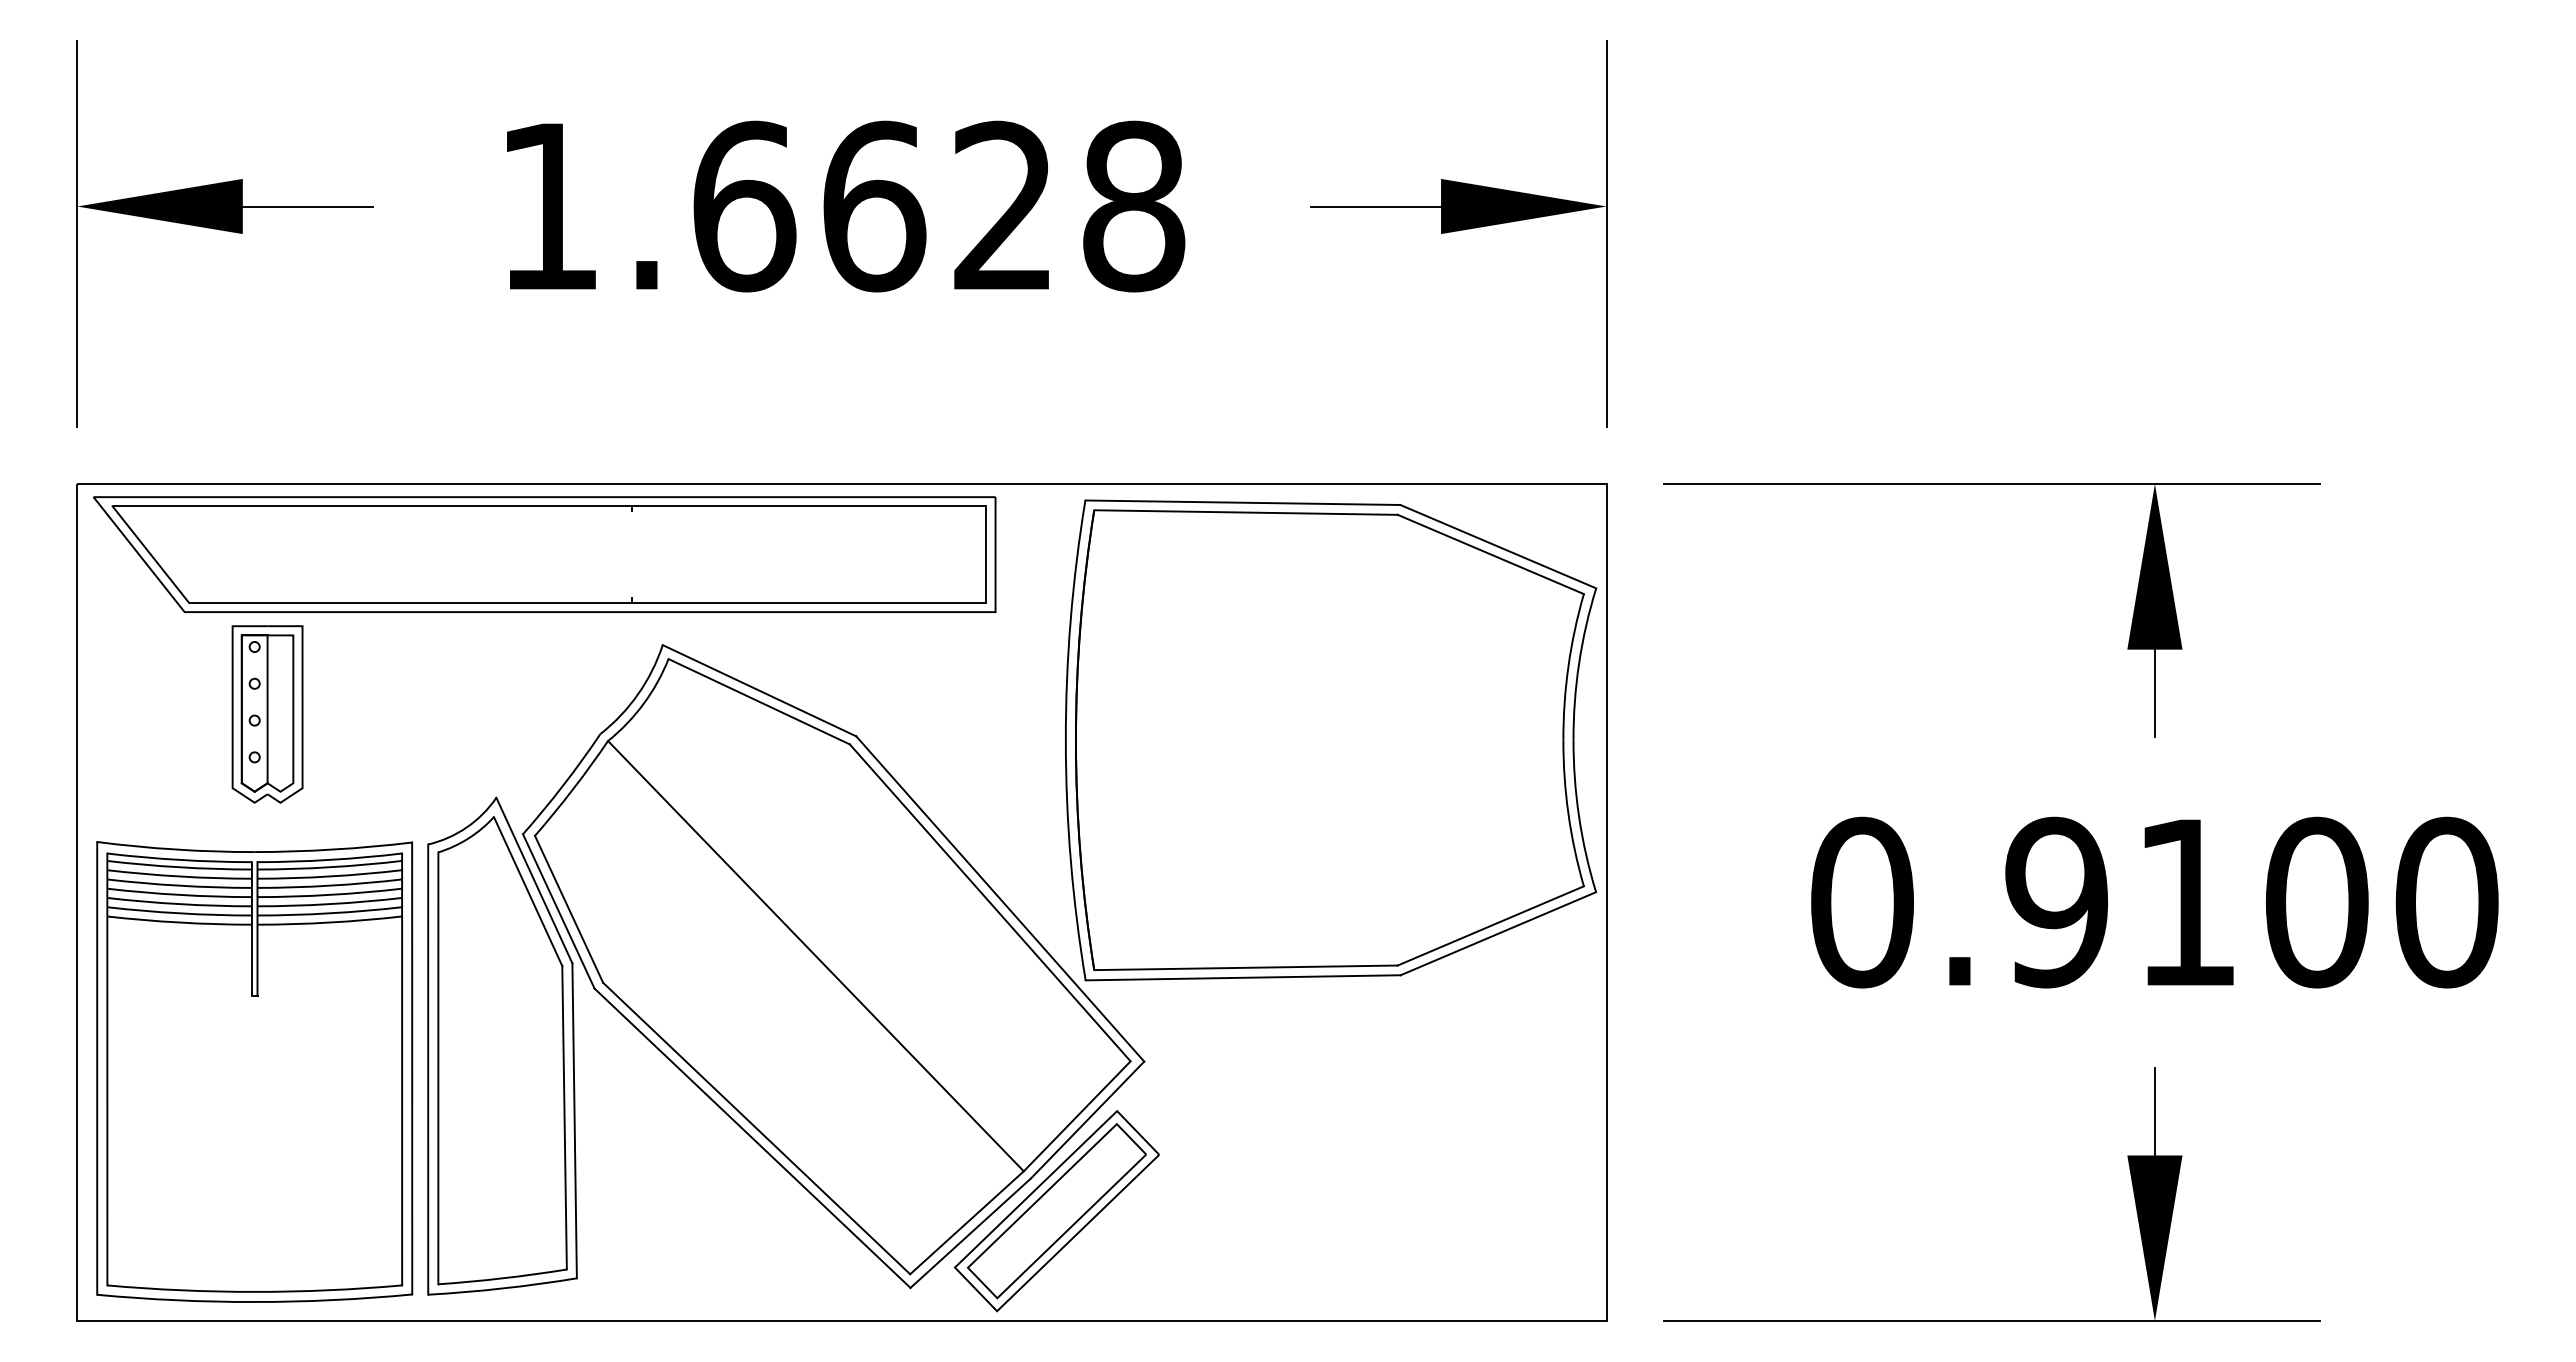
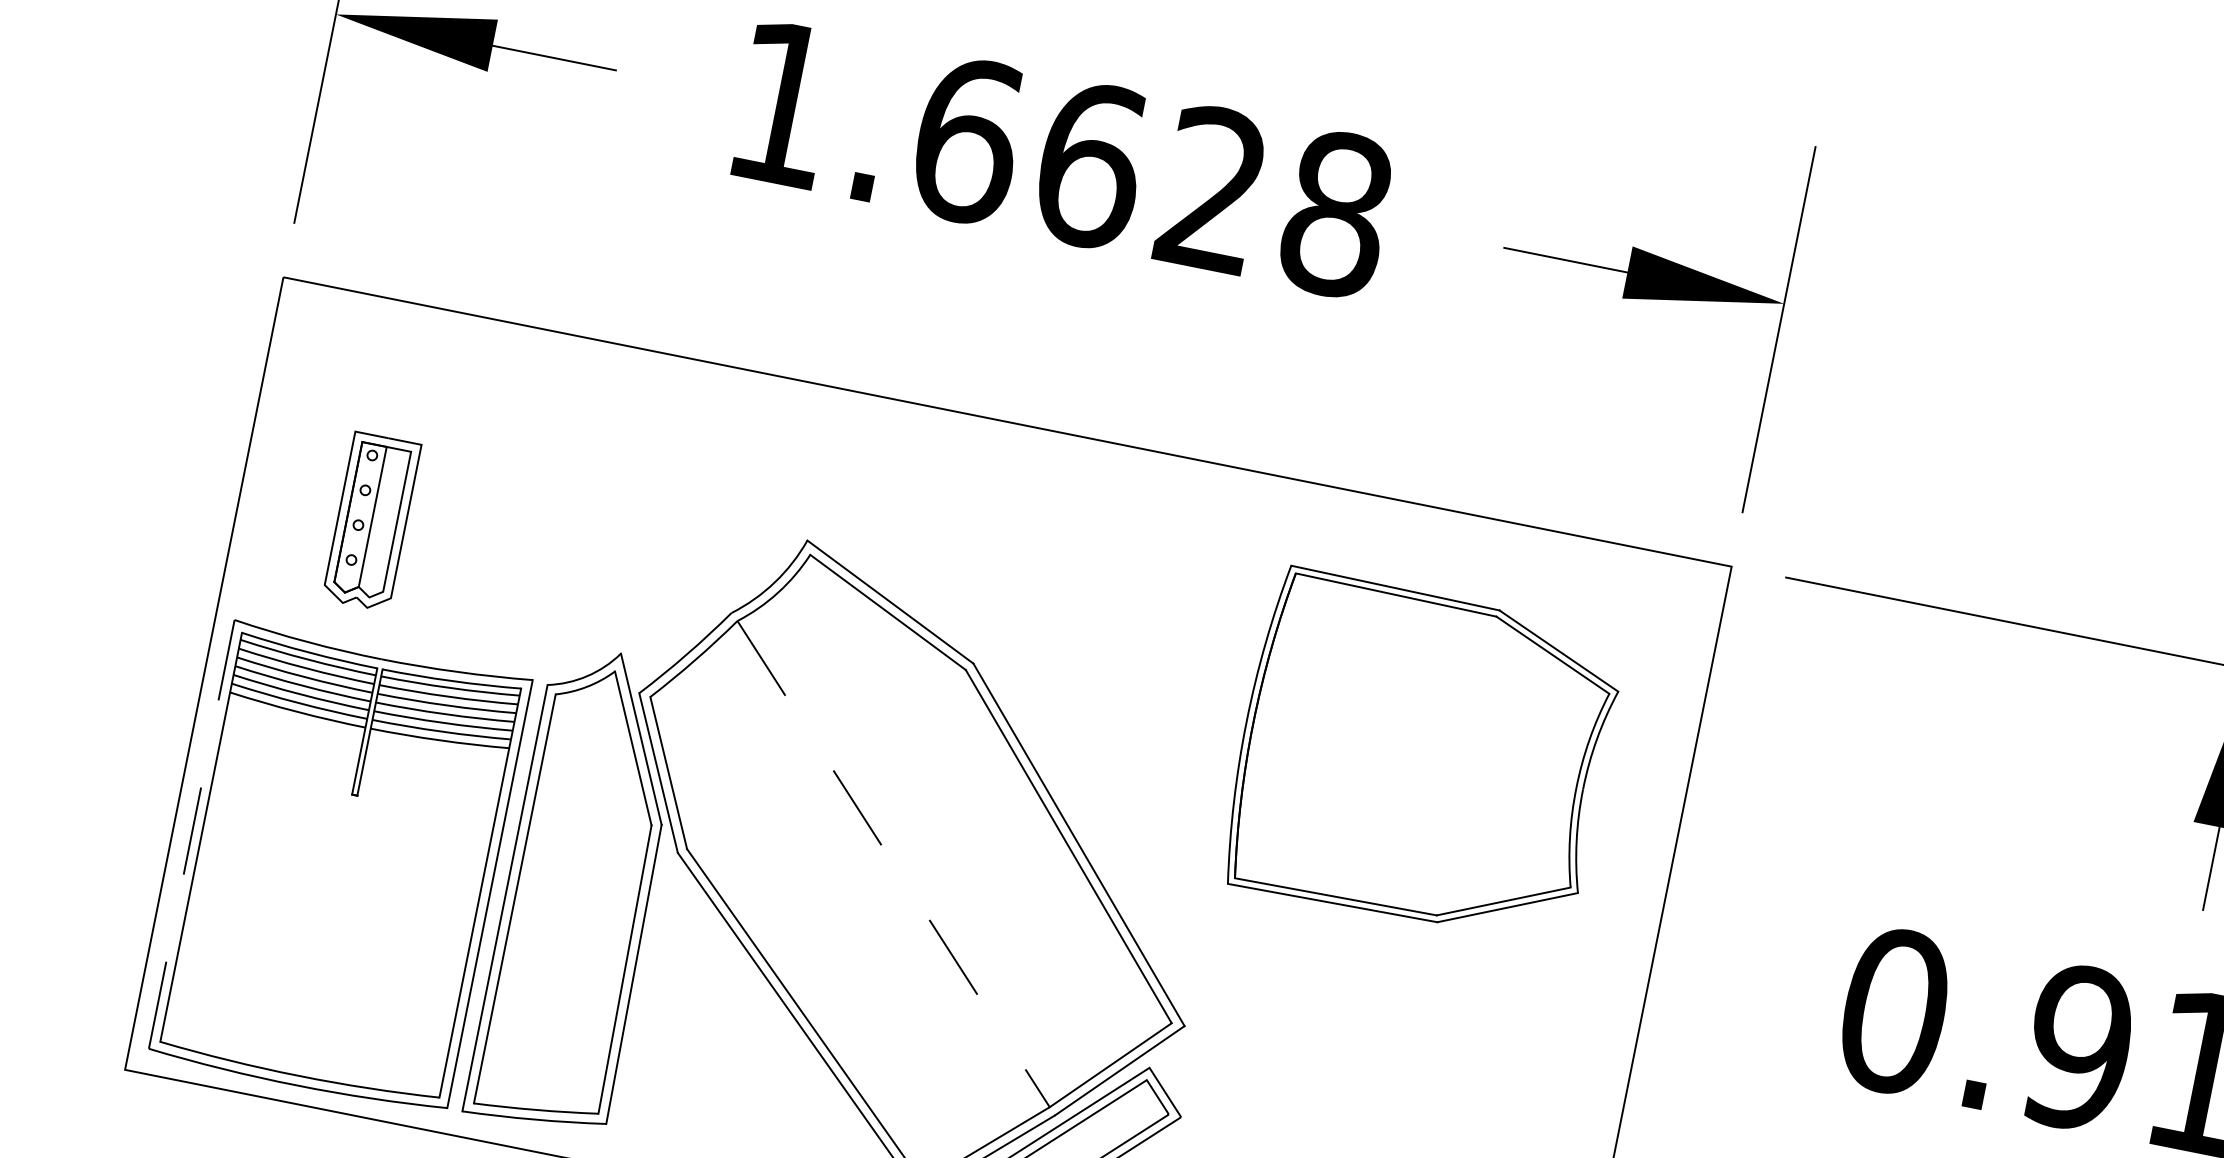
part: (544, 554) -> (712, 432), removed
part: (267, 714) -> (371, 521), moved
part: (1331, 740) -> (1422, 757), size x0.7
line: (816, 956) -> (894, 864), solid -> dashed
line: (97, 1067) -> (192, 833), solid -> dashed

